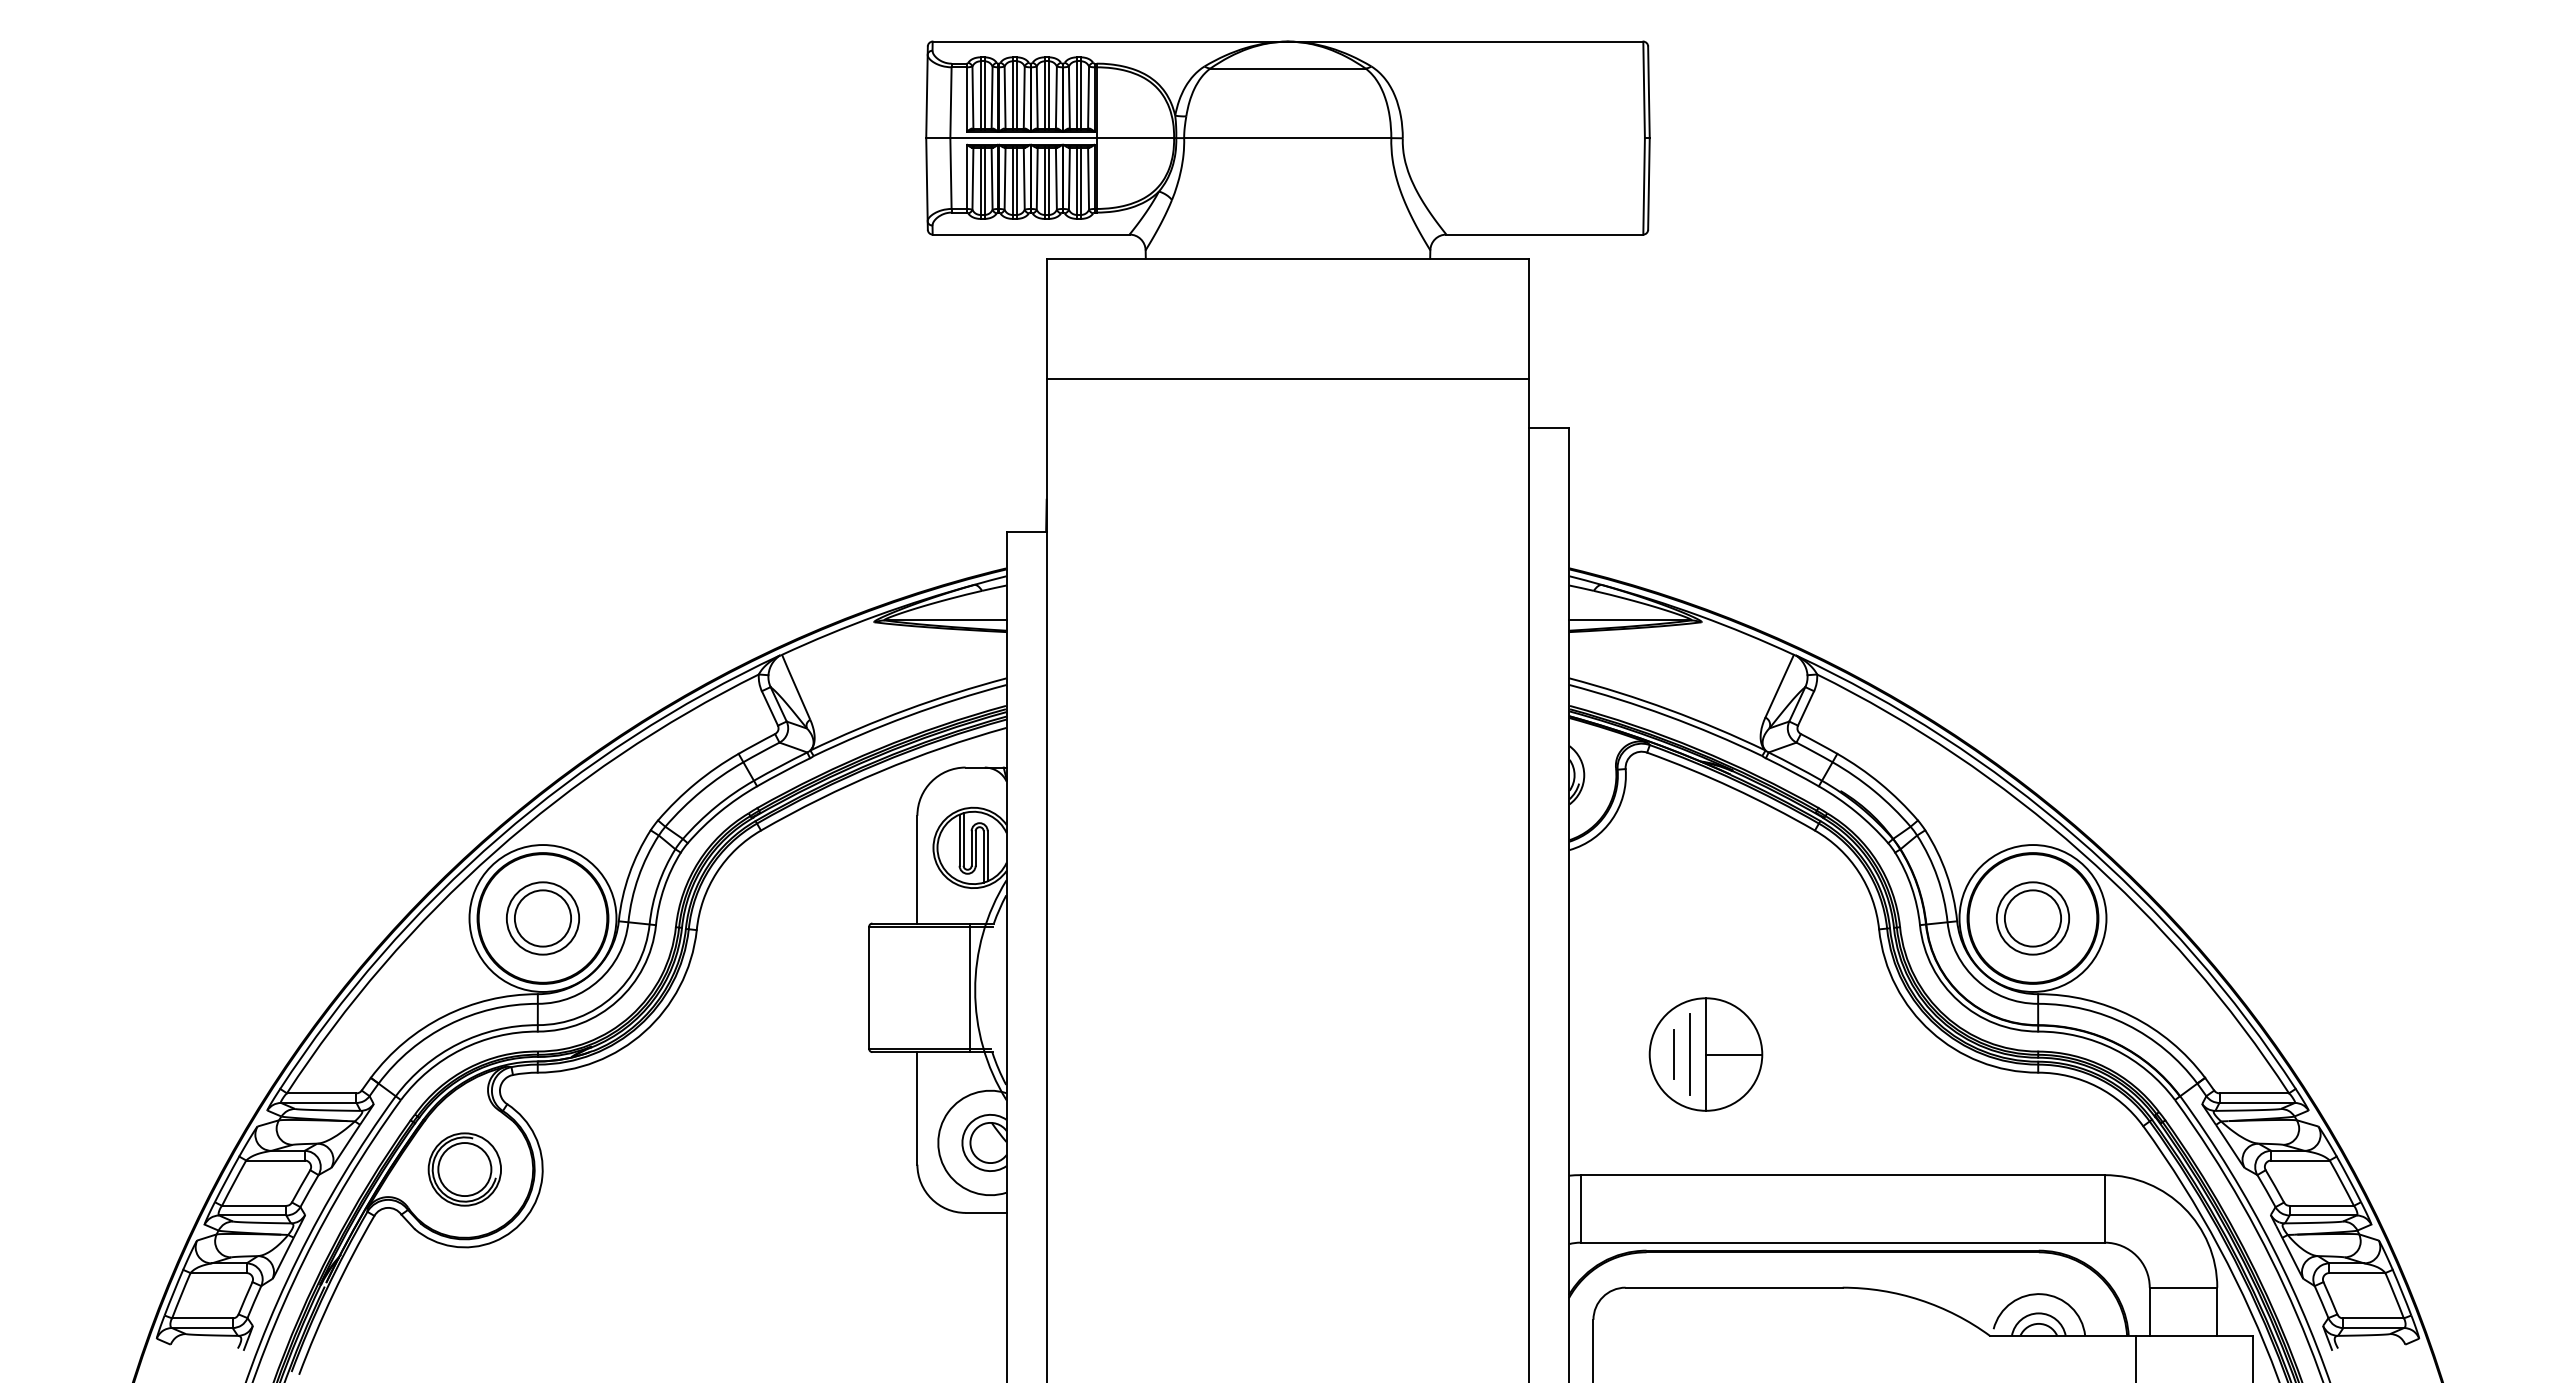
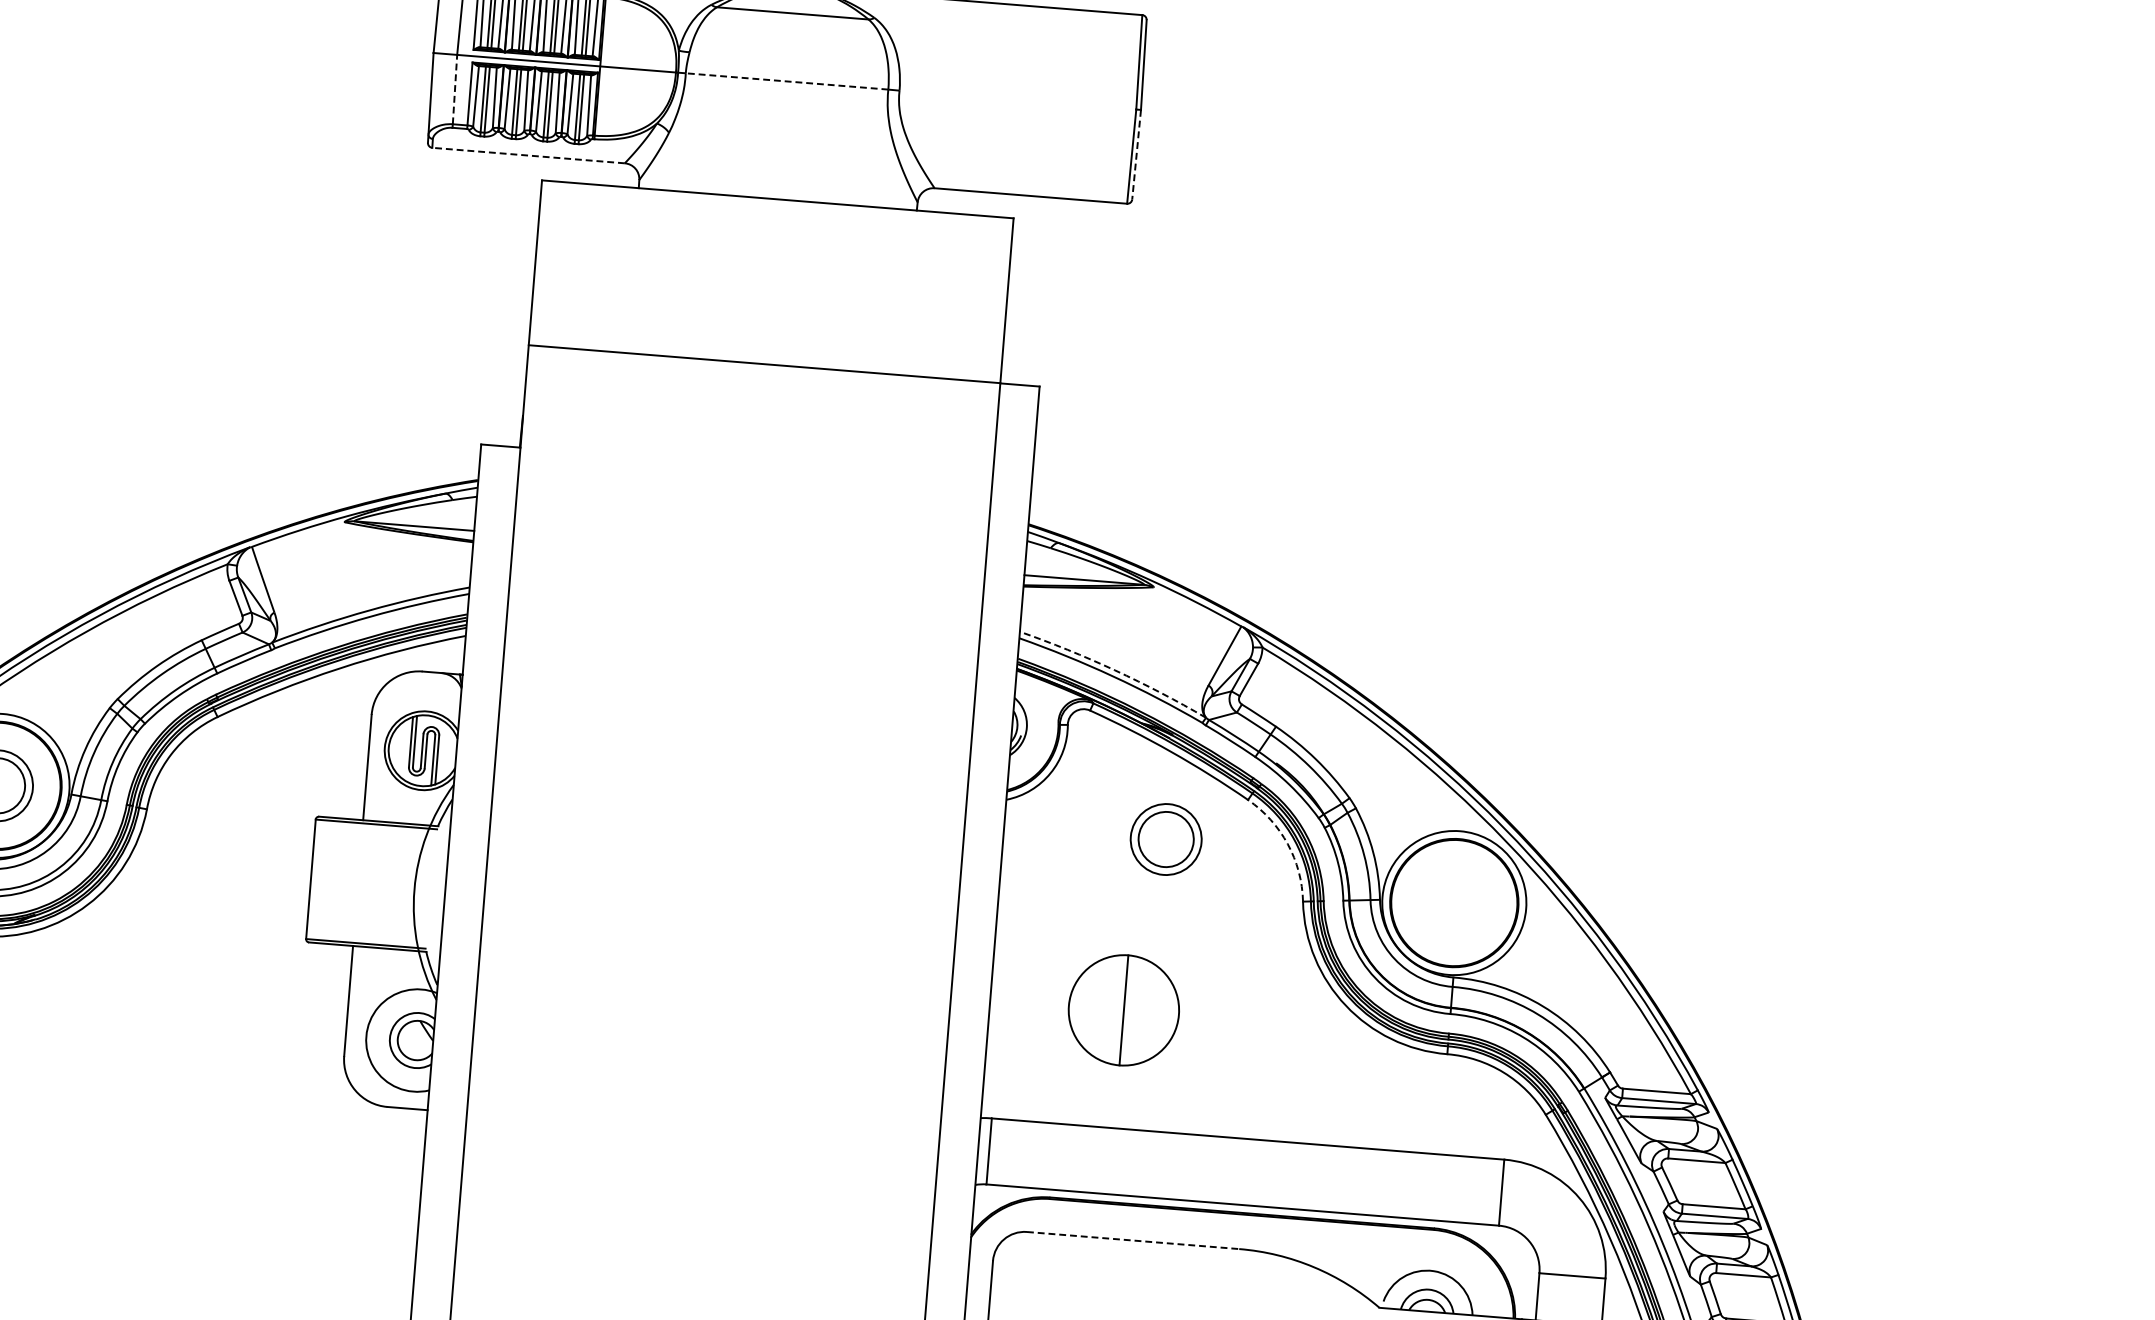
line: (1287, 138) -> (786, 81), solid -> dashed
line: (950, 173) -> (454, 89), solid -> dashed
line: (1648, 184) -> (1136, 155), solid -> dashed
line: (1030, 234) -> (527, 155), solid -> dashed
line: (1287, 379) -> (764, 364), moved
arc: (1669, 709) -> (1115, 670), solid -> dashed
arc: (1858, 872) -> (1287, 844), solid -> dashed
part: (2033, 918) -> (1166, 839), moved
line: (970, 987) -> (410, 886), removed
line: (1673, 1054) -> (1092, 1007), removed
line: (1689, 1054) -> (1107, 1009), removed
line: (1734, 1054) -> (1151, 1012), removed
line: (1734, 1287) -> (1133, 1240), solid -> dashed

